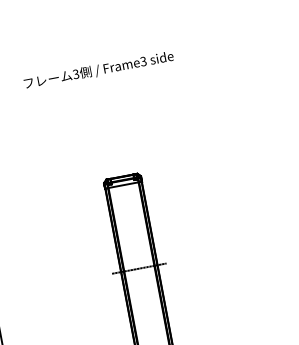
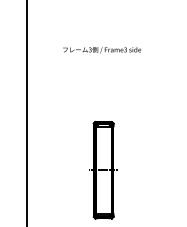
text: (99, 70) -> (102, 50), moved

